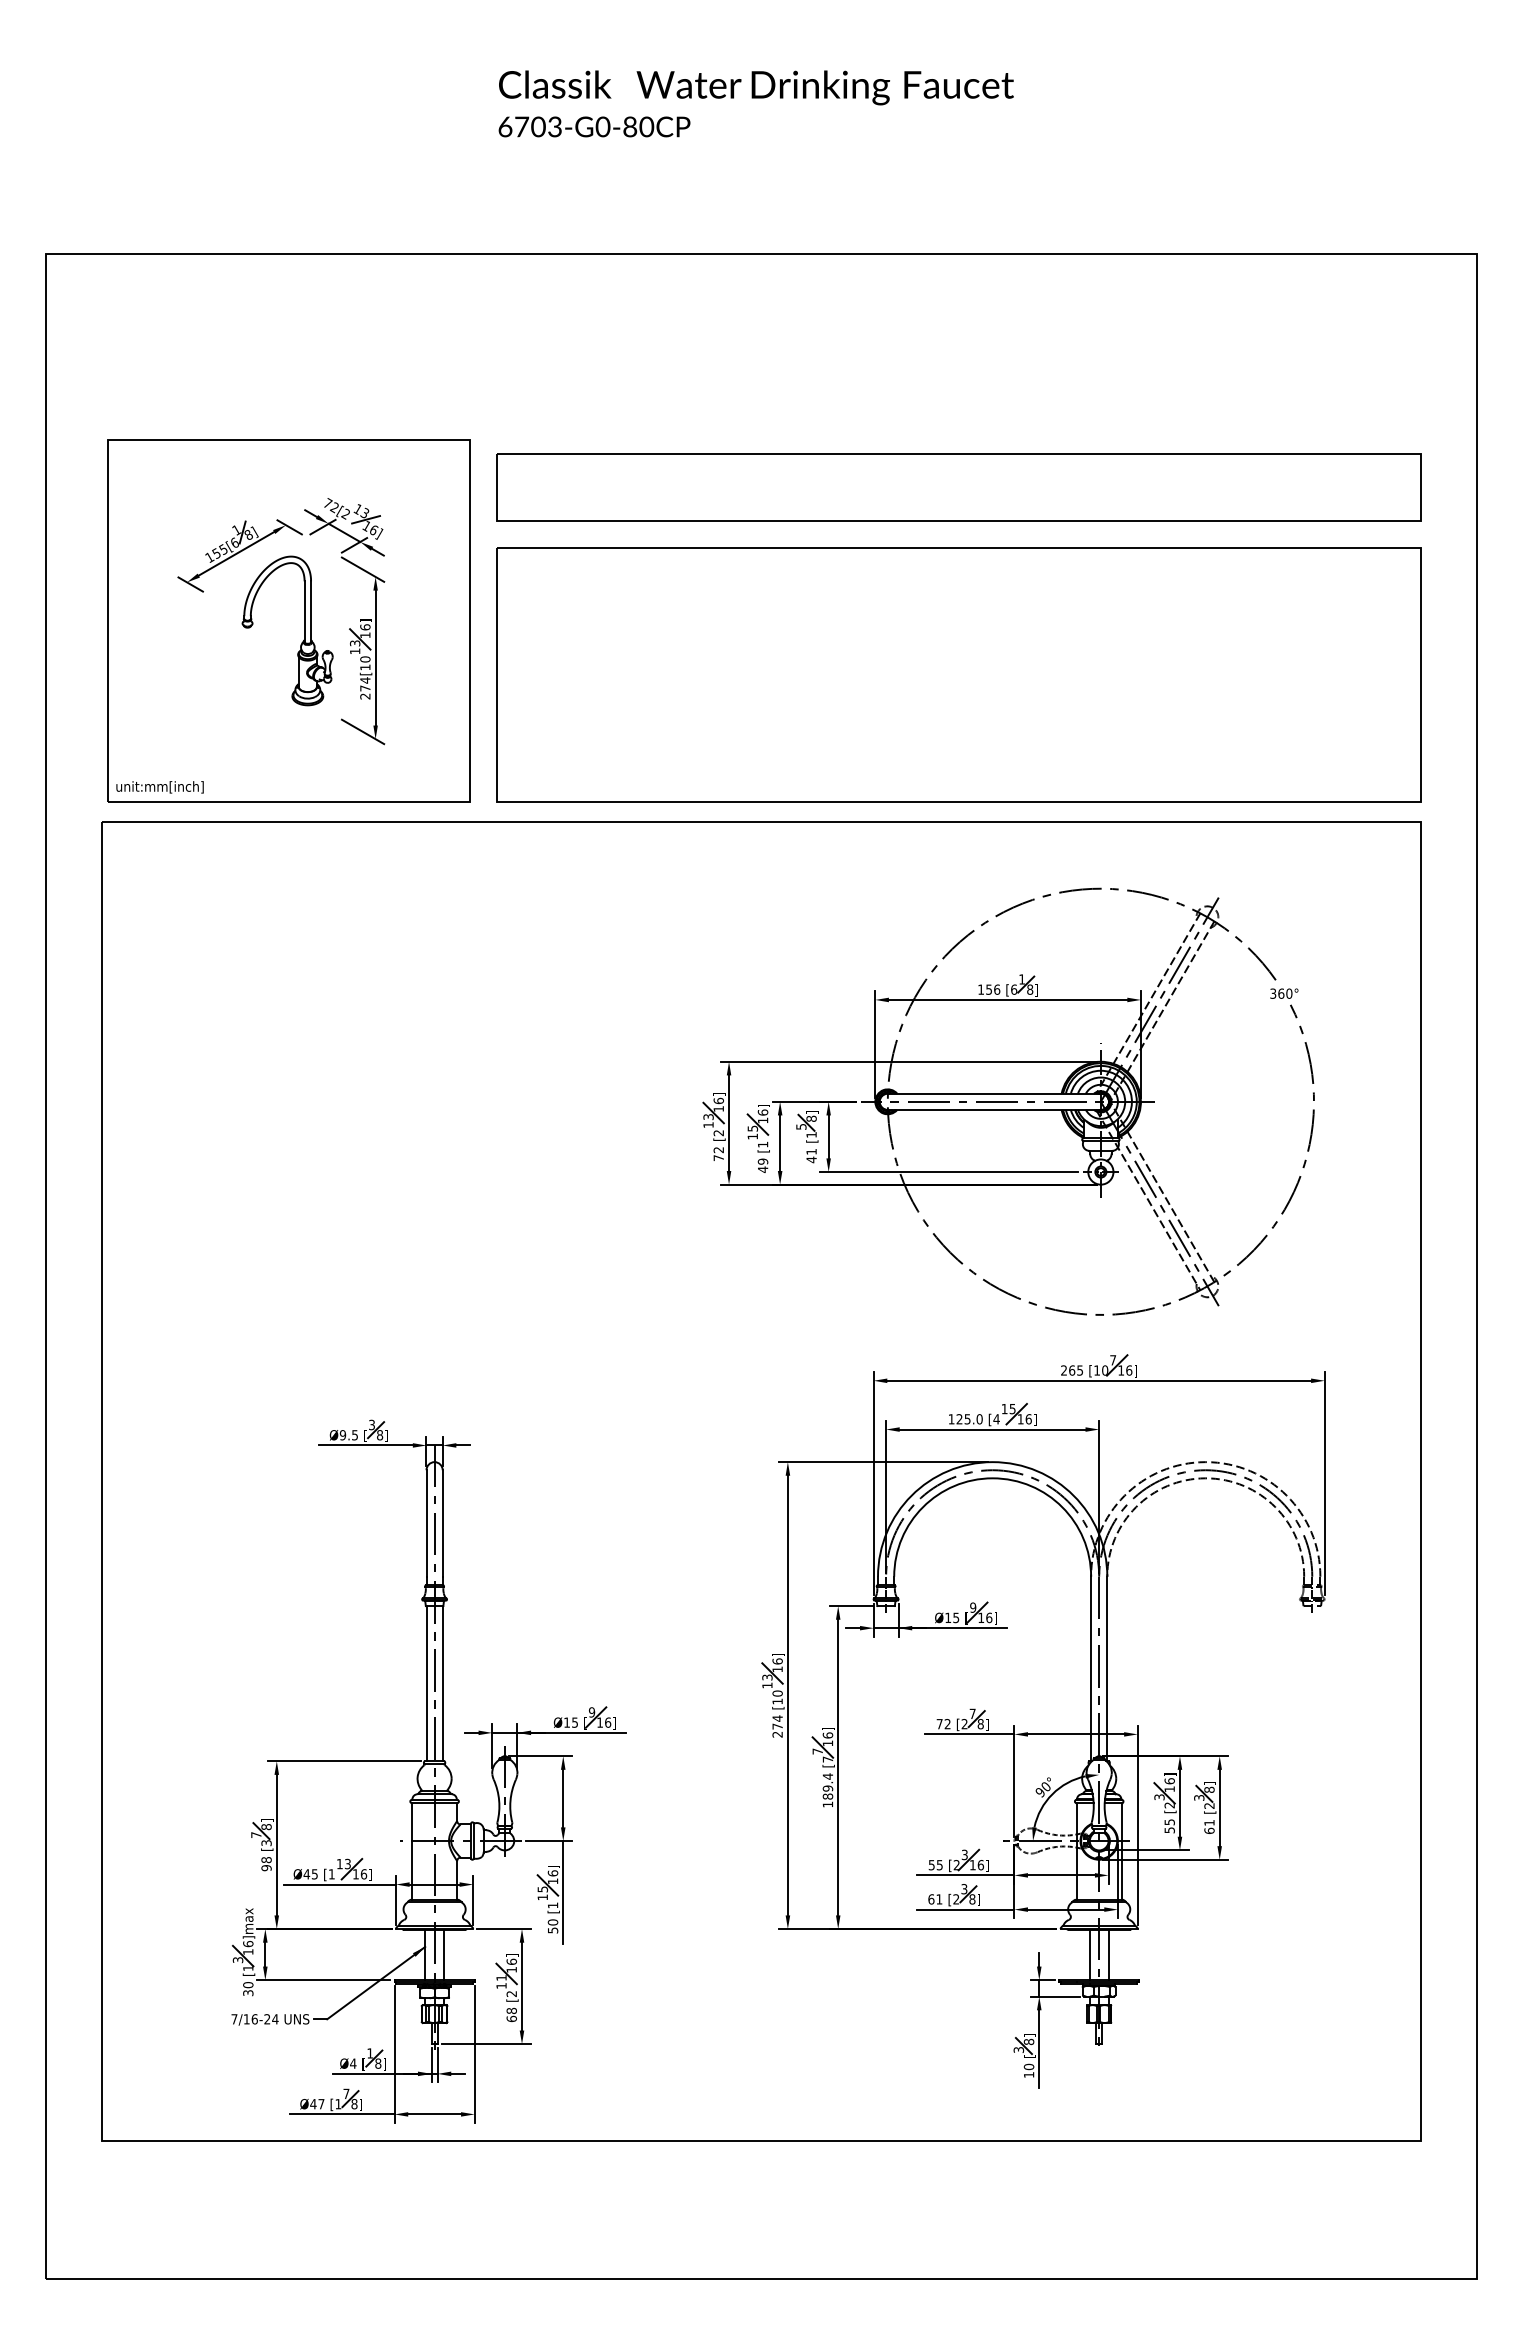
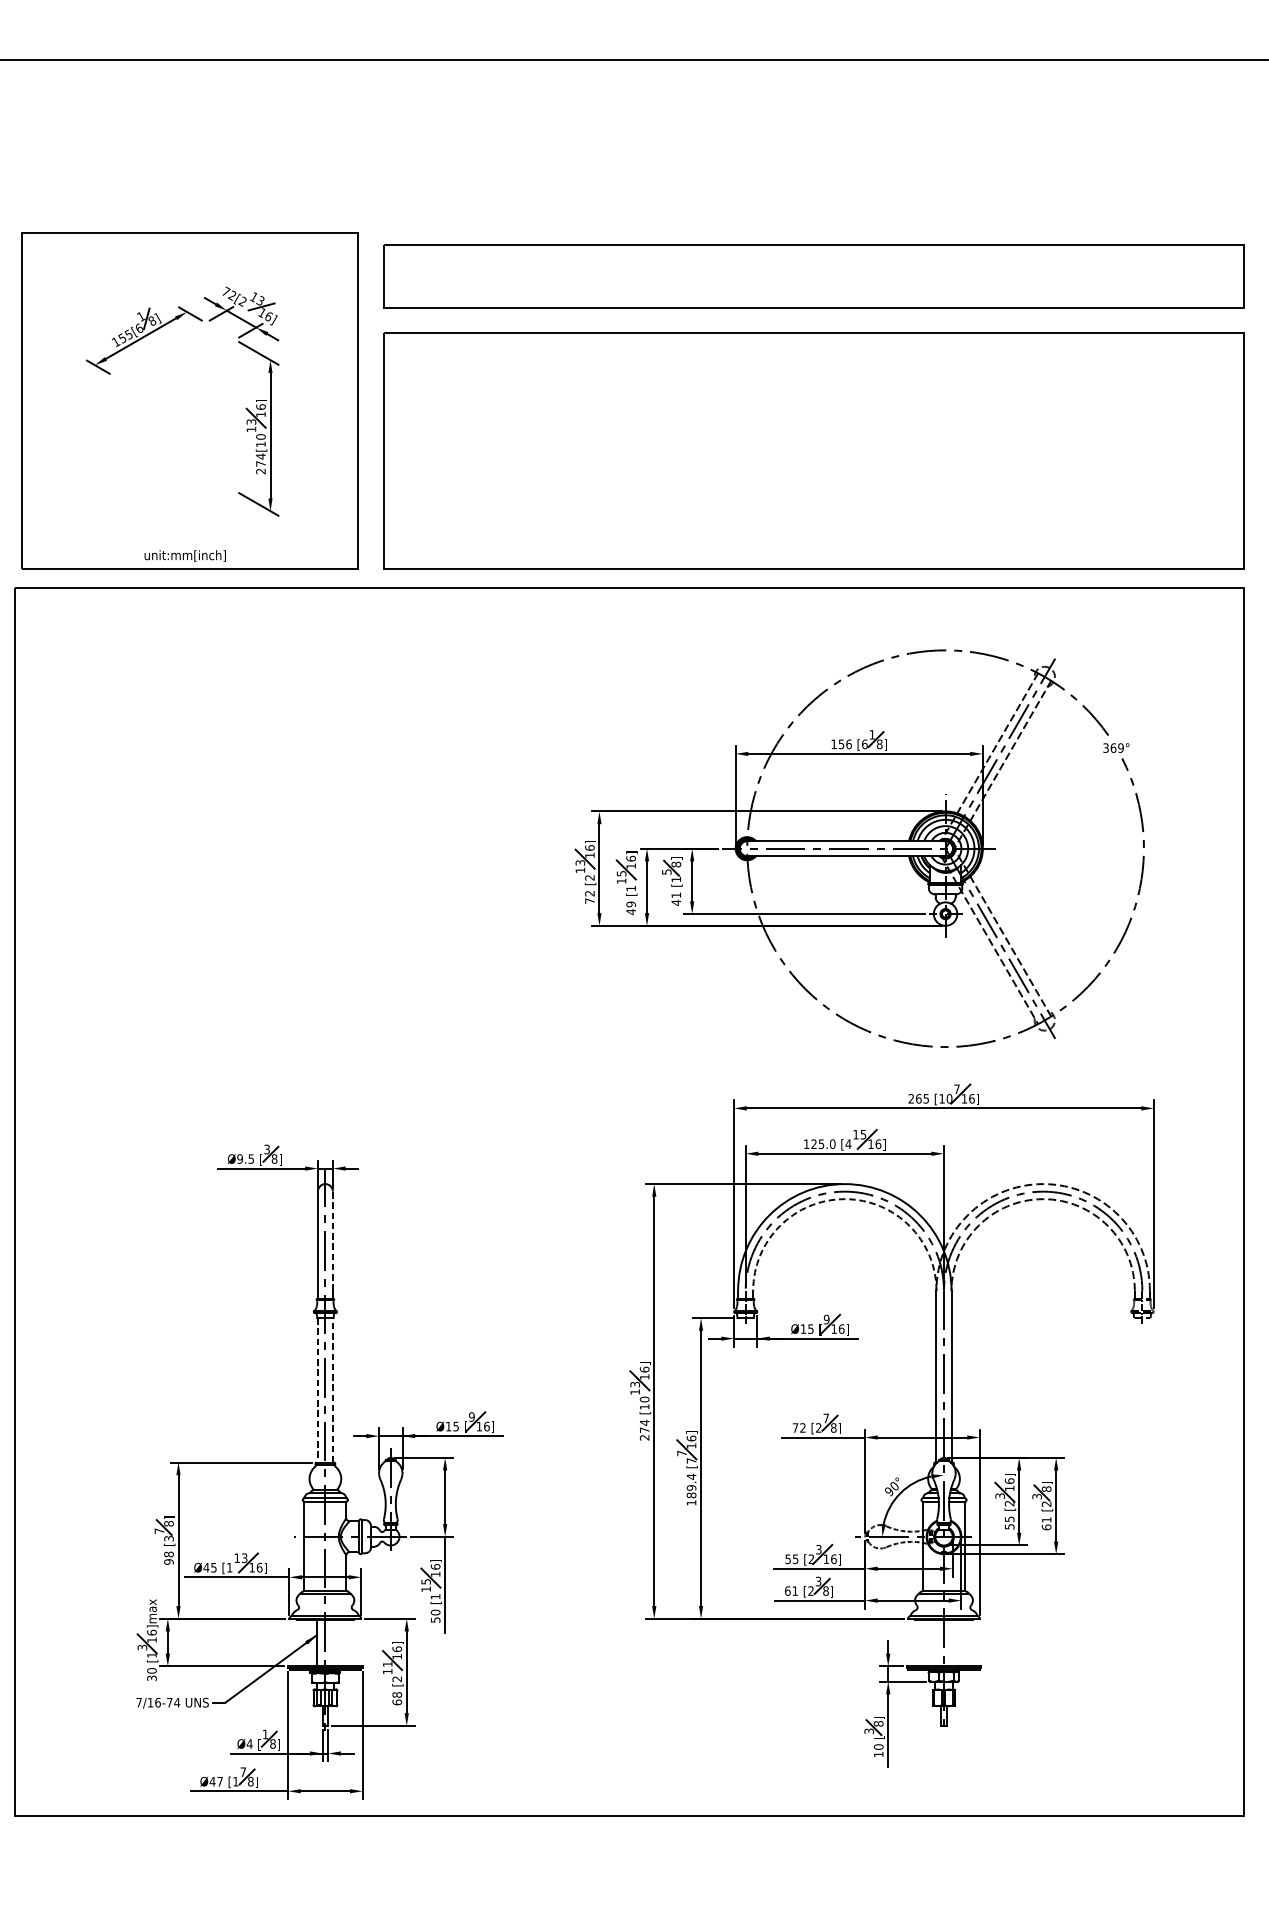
part: (304, 630) -> (204, 410), removed
text: (159, 787) -> (184, 556), moved
text: (1289, 993) -> (1121, 747), 360° -> 369°
arc: (992, 1478) -> (844, 1199), solid -> dashed
line: (442, 1523) -> (332, 1241), solid -> dashed
line: (442, 1683) -> (332, 1390), solid -> dashed
line: (426, 1684) -> (317, 1391), solid -> dashed
line: (443, 1954) -> (333, 1642), removed
line: (1089, 1954) -> (934, 1642), removed
line: (1108, 1954) -> (952, 1642), removed
text: (267, 2019) -> (169, 1702), 7/16-24 -> 7/16-74

